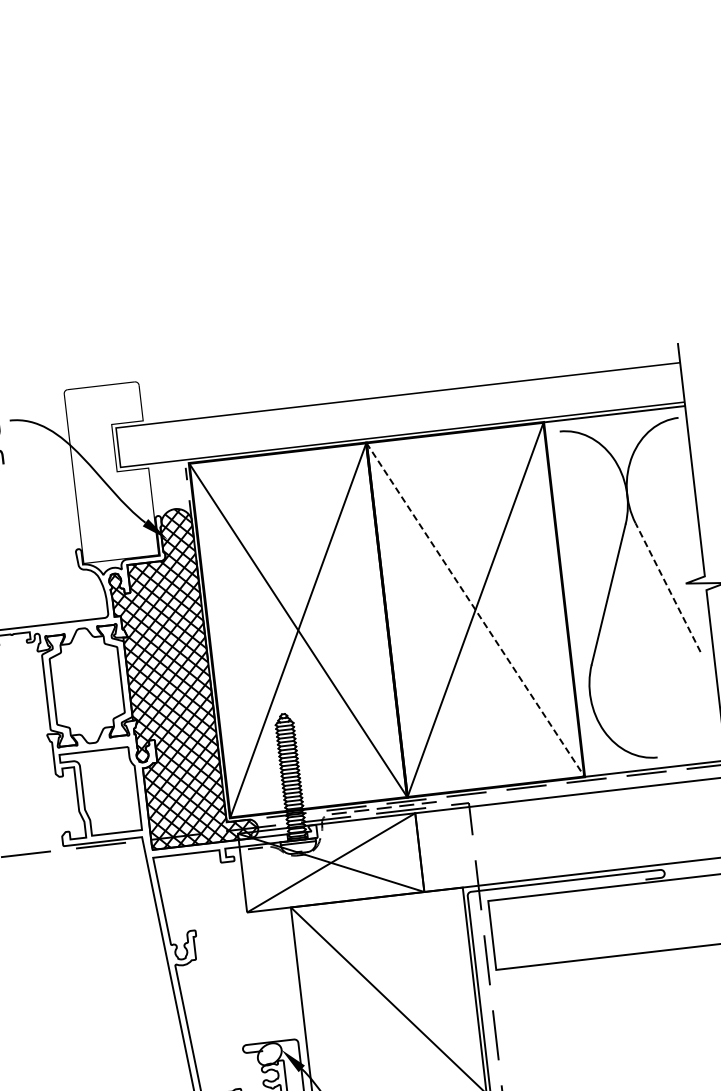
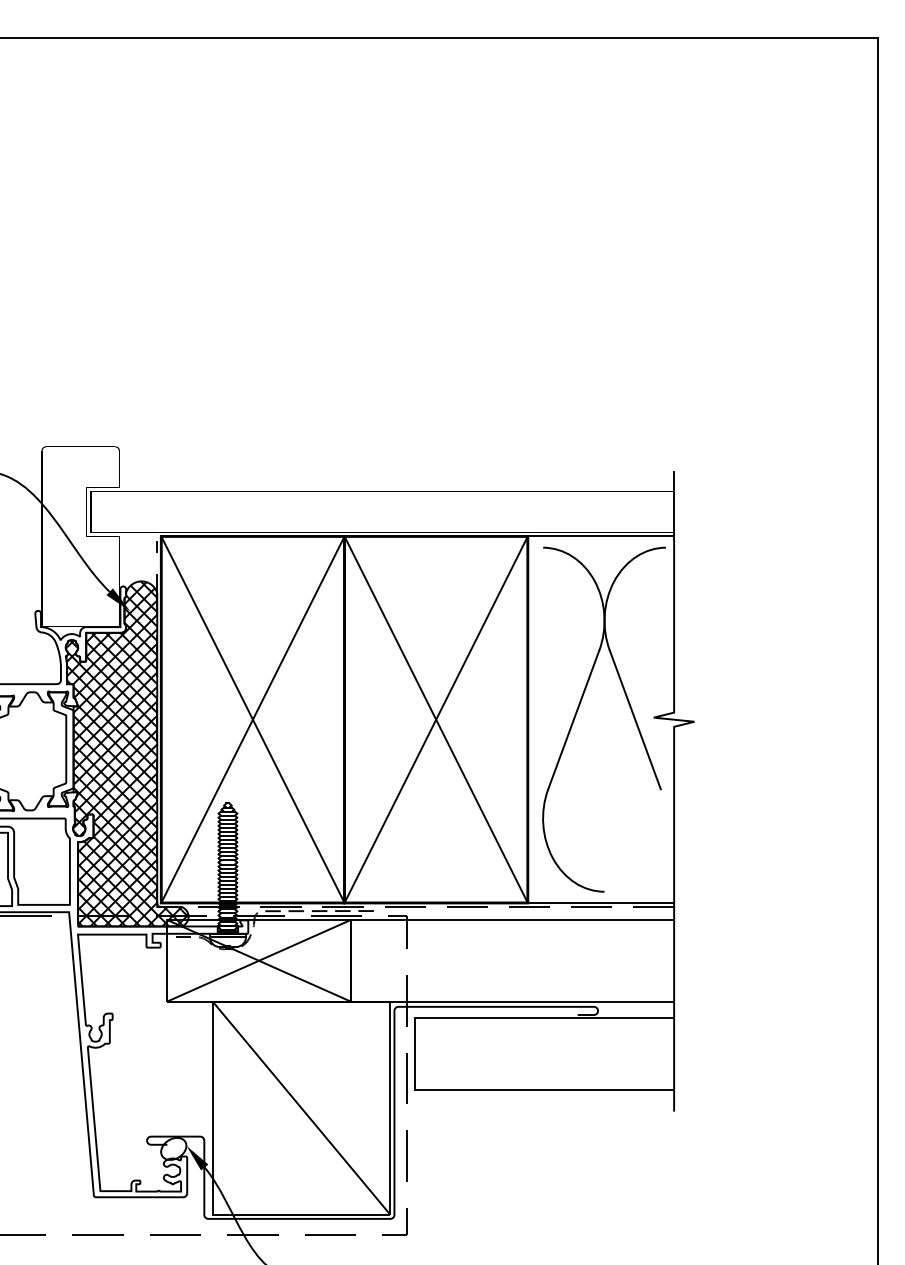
line: (668, 587) -> (635, 719), dashed -> solid
line: (475, 609) -> (436, 719), dashed -> solid

